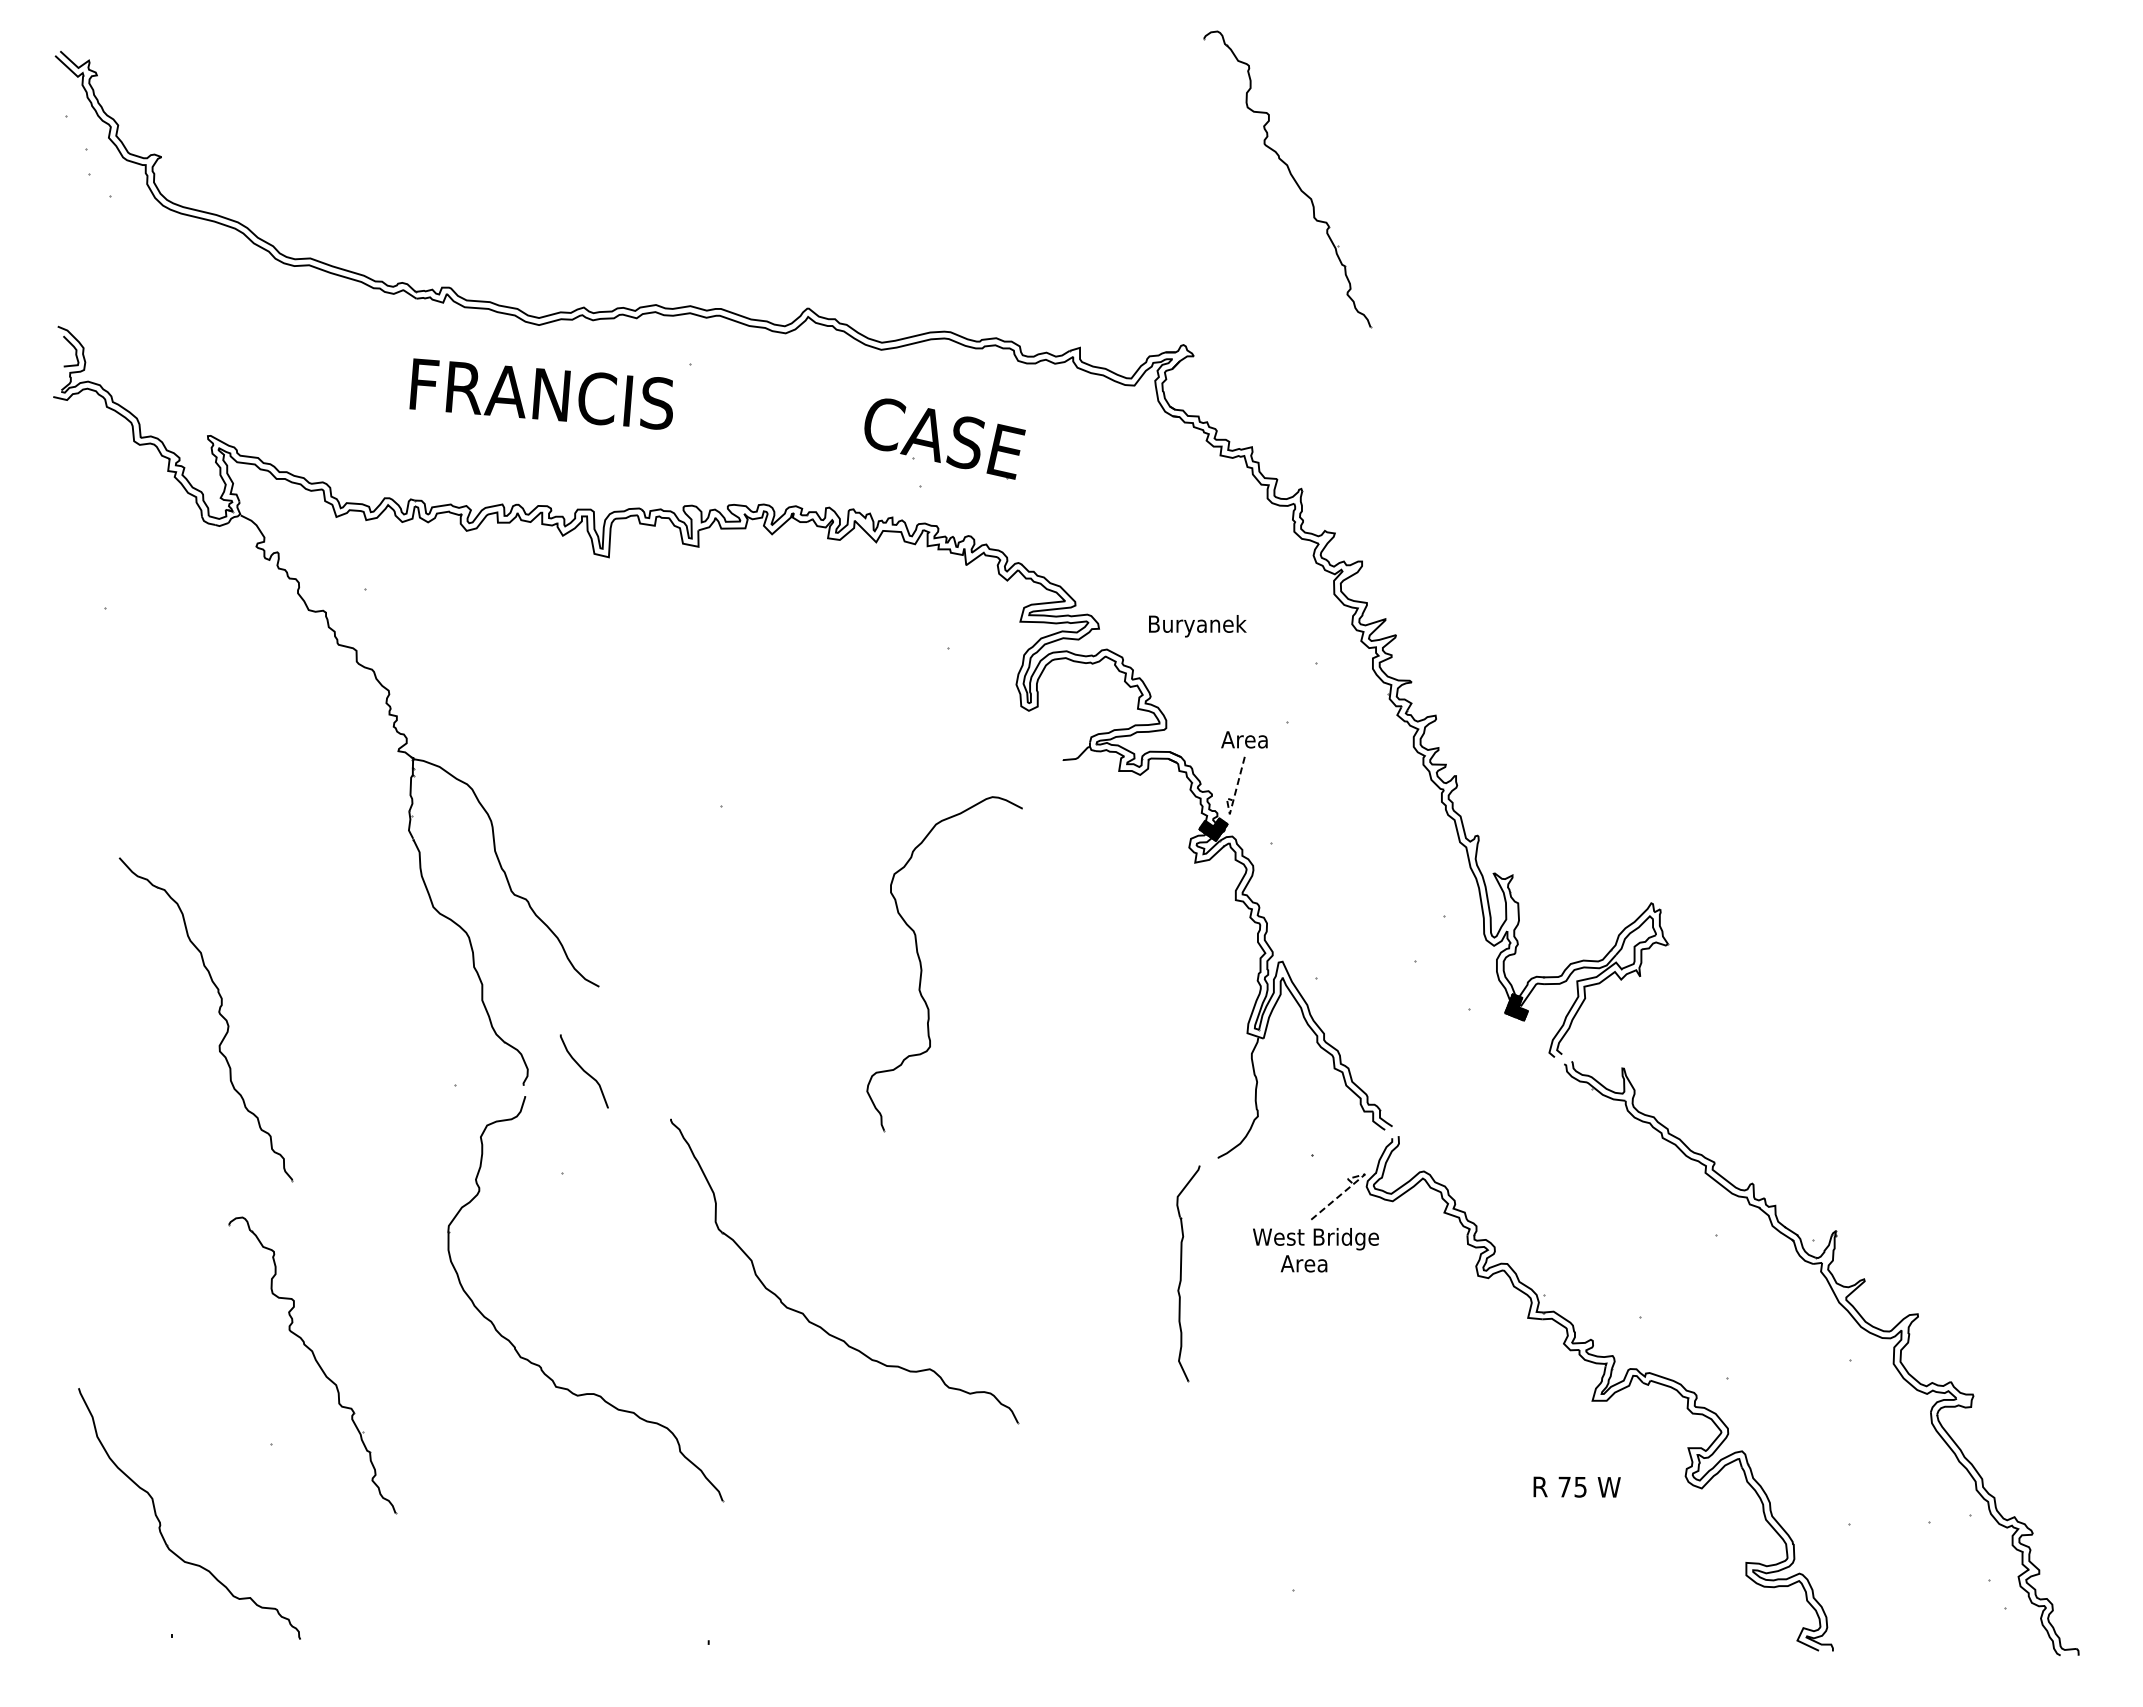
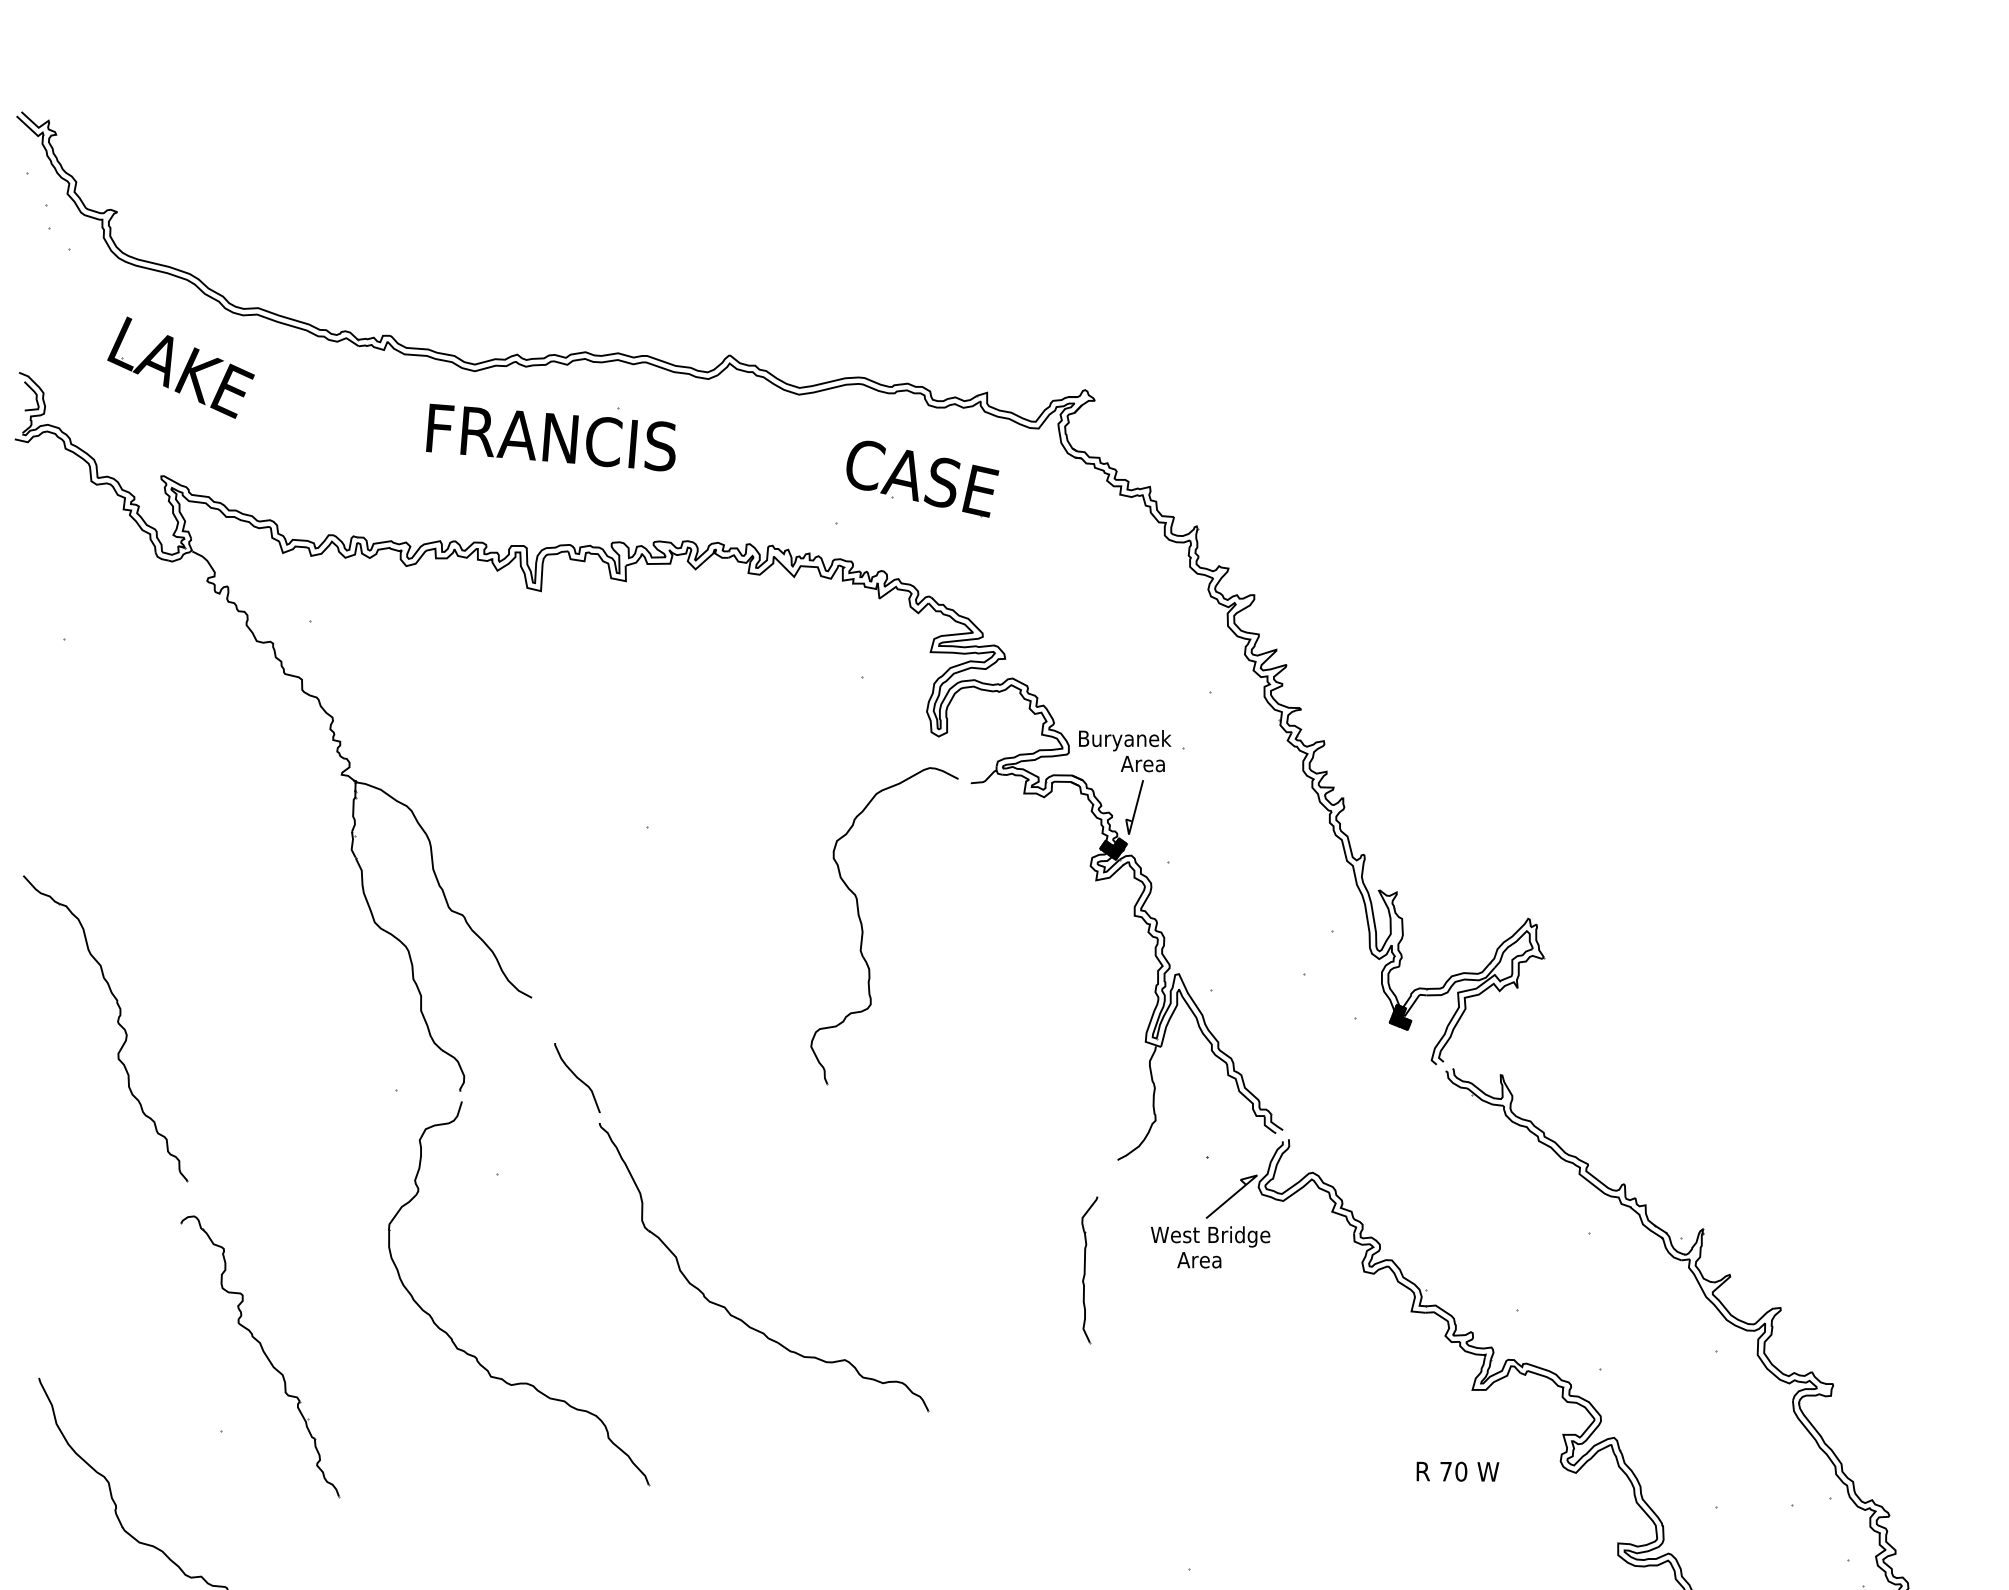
part: (1287, 179) -> (1183, 233), removed
part: (228, 321) -> (180, 367), added
text: (540, 393) -> (550, 436), moved
part: (944, 438) -> (922, 478), moved
text: (1197, 626) -> (1124, 740), moved
line: (1234, 798) -> (1133, 819), dashed -> solid
part: (922, 968) -> (863, 930), moved
part: (218, 1013) -> (117, 1023), moved
curve: (583, 1071) -> (576, 1078), moved
line: (1349, 1187) -> (1242, 1187), dashed -> solid
part: (1188, 1274) -> (1089, 1270), size x0.71
text: (1580, 1486) -> (1461, 1471), 75 -> 70

